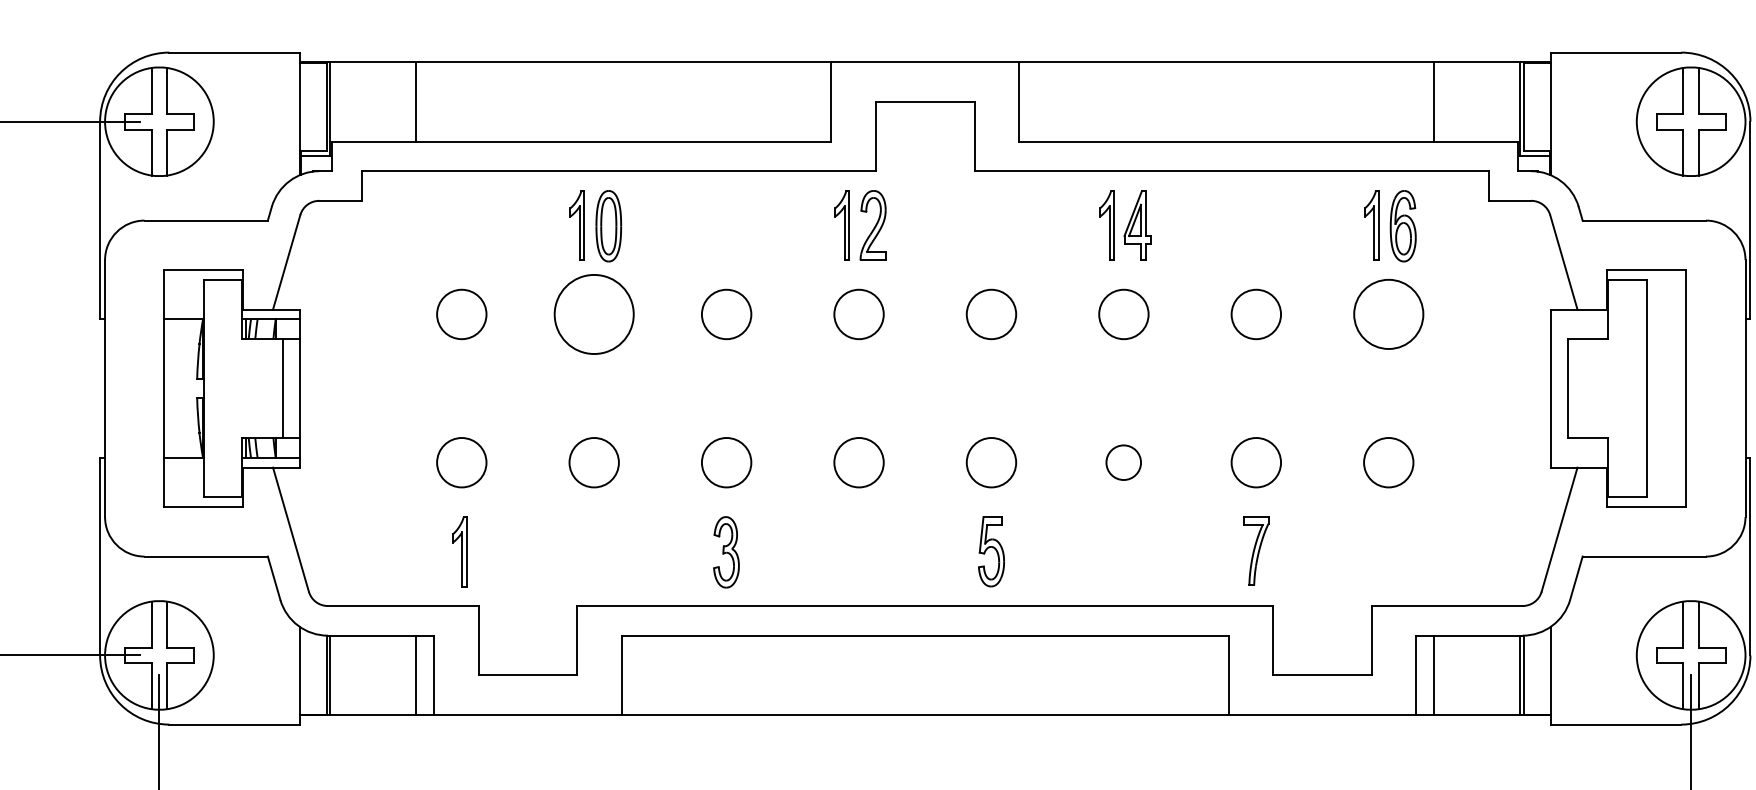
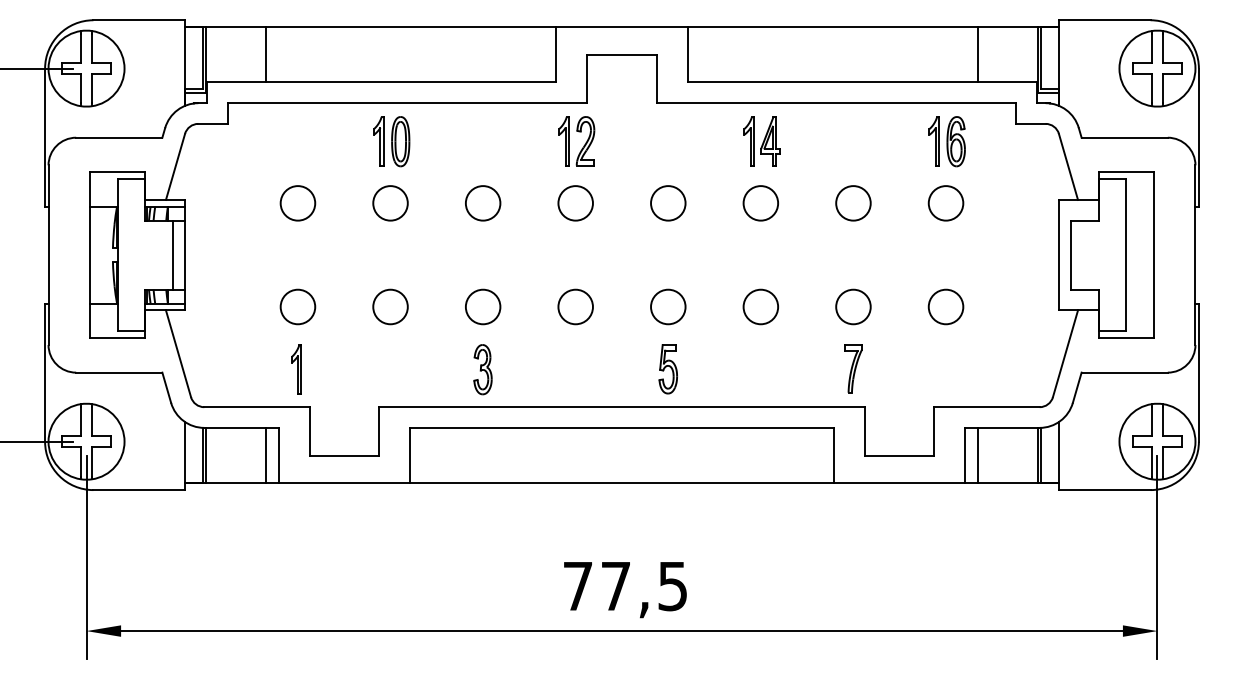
circle: (594, 314) -> (390, 203), size x0.62
circle: (1387, 314) -> (945, 203), size x0.71
circle: (1123, 461) -> (760, 306), size x1.43

